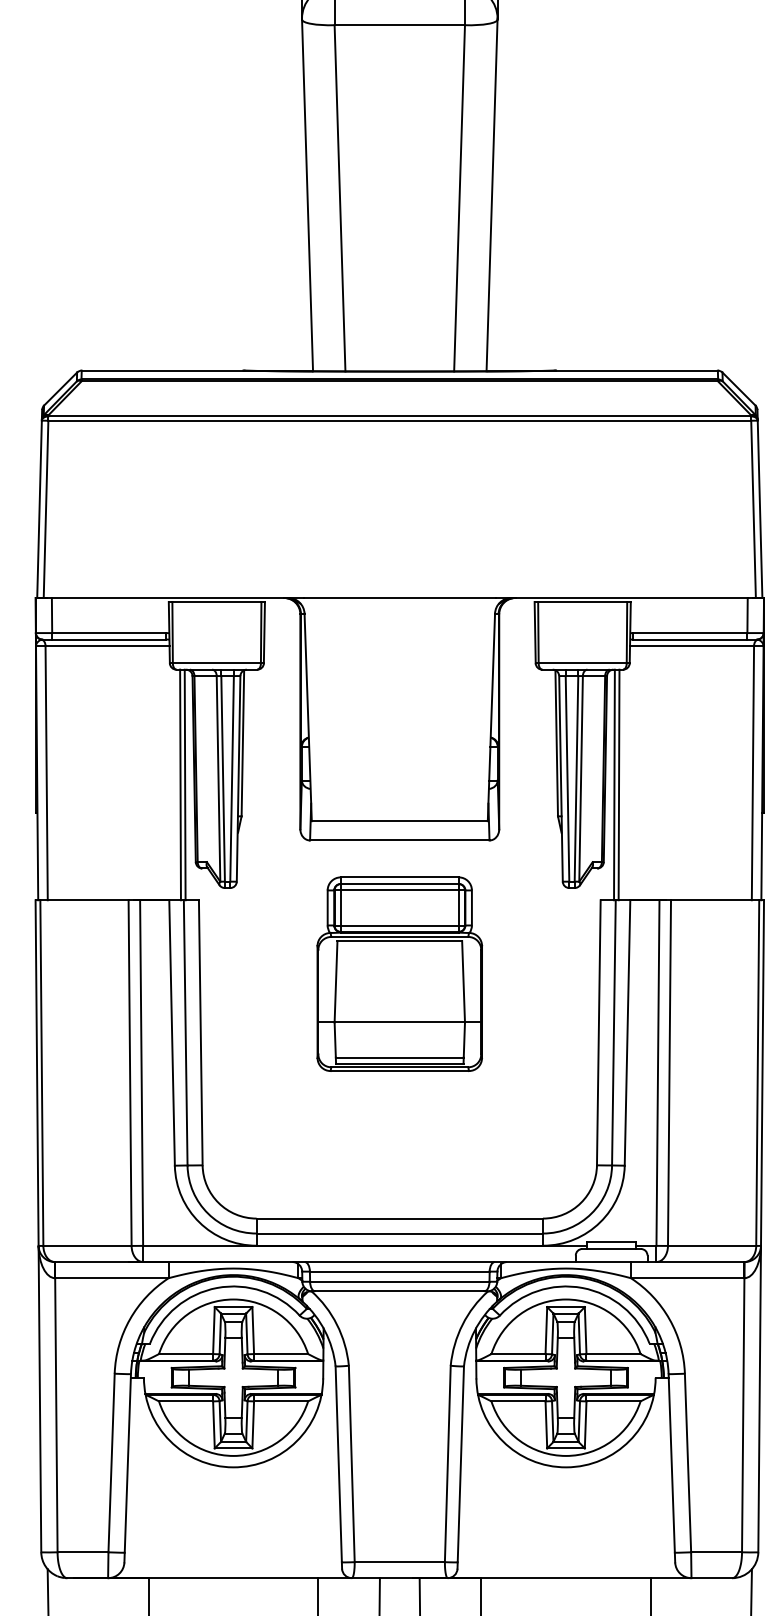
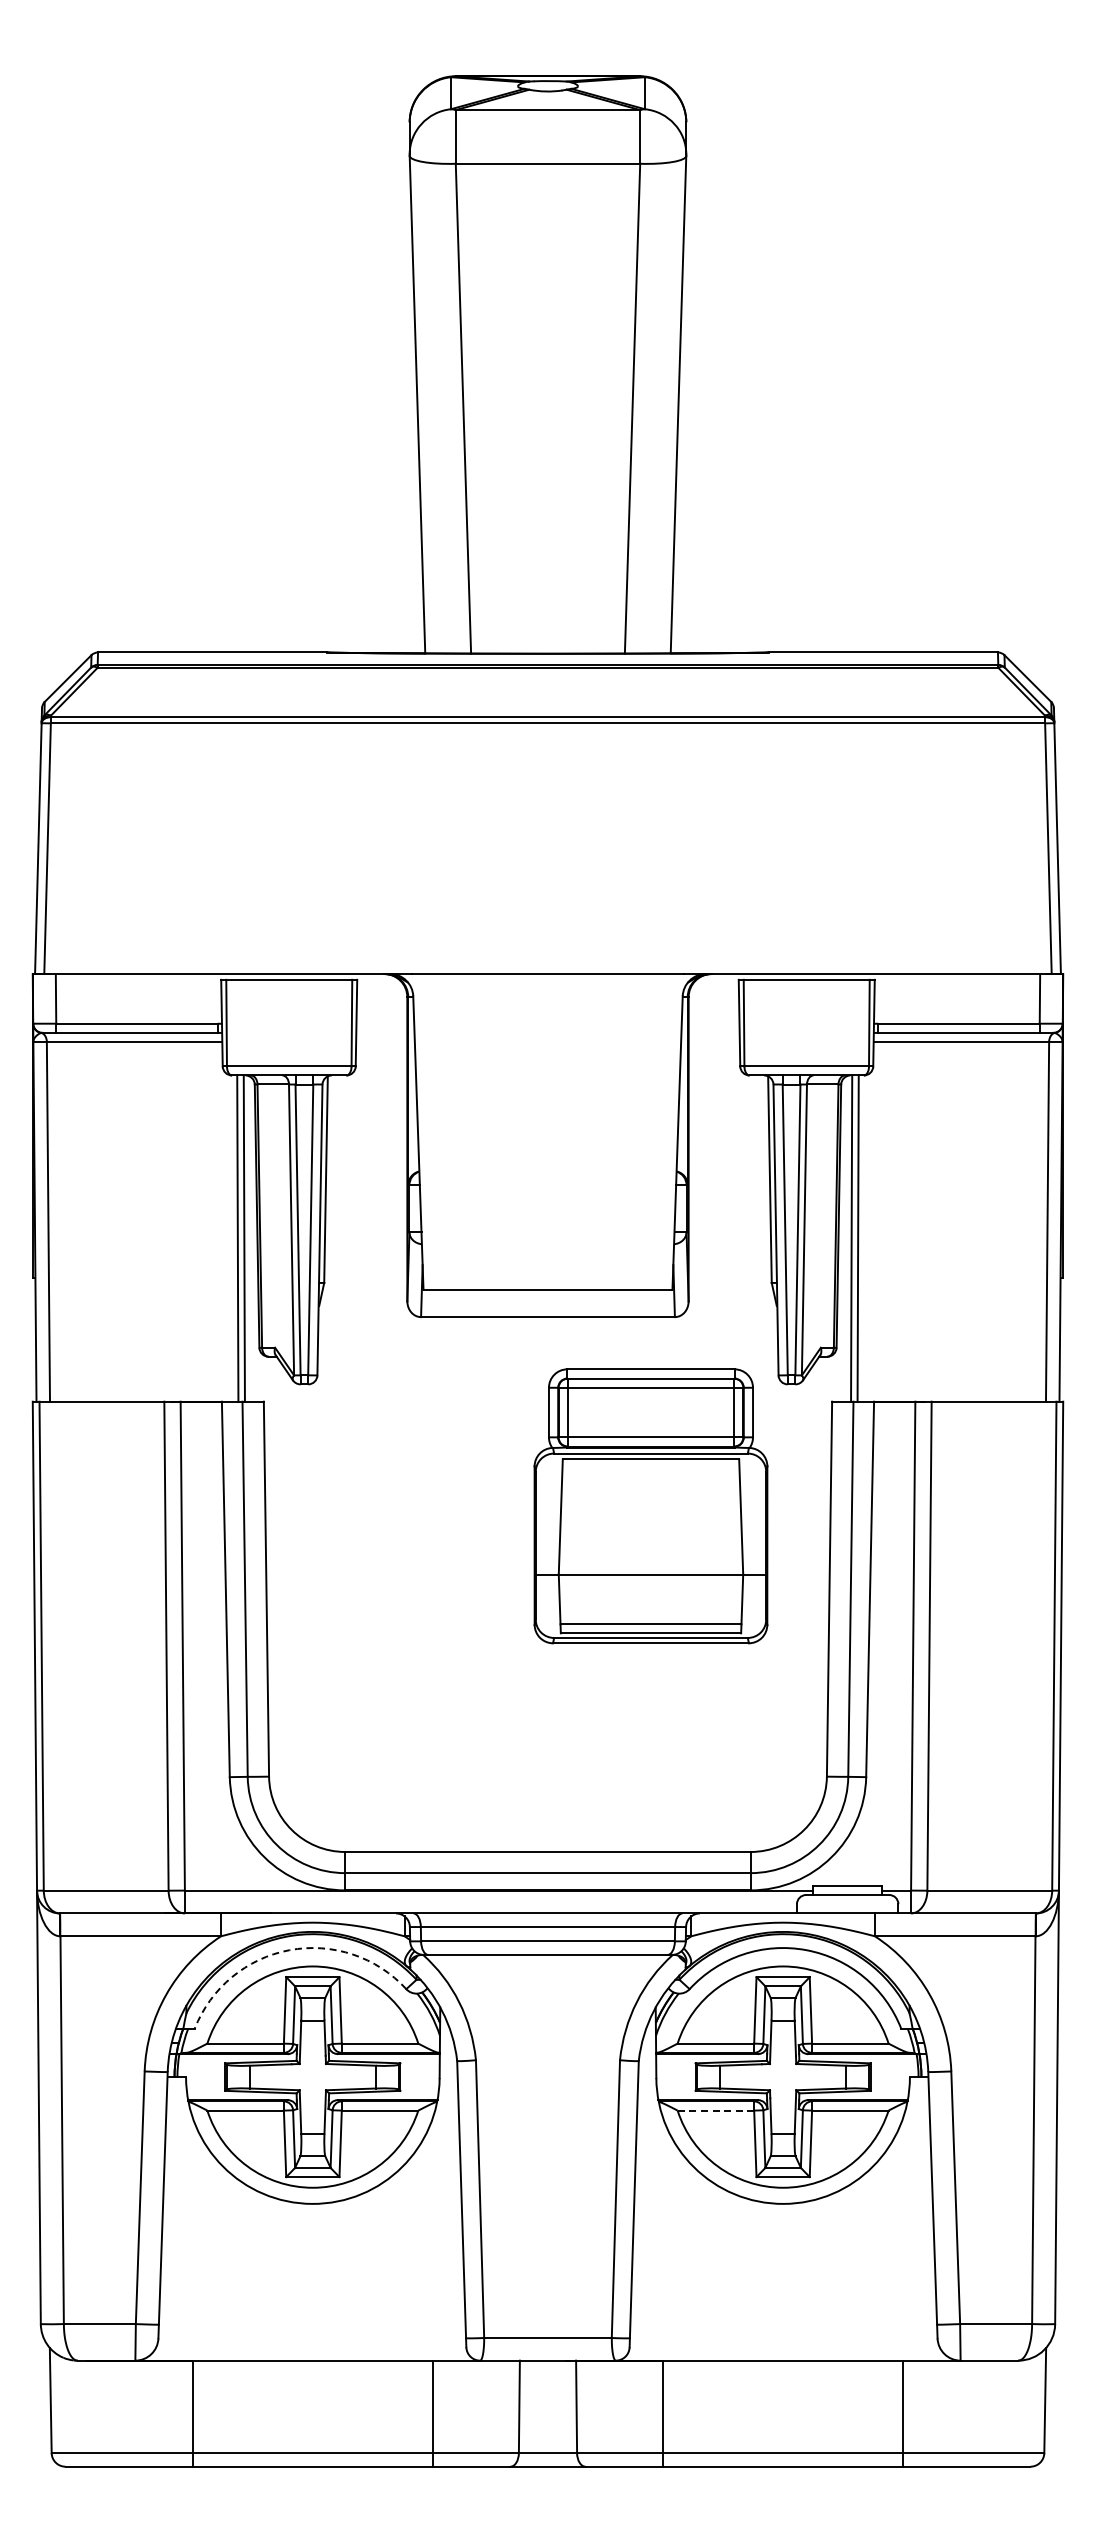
part: (399, 974) -> (650, 1506), moved
arc: (217, 1288) -> (289, 1950), solid -> dashed
line: (518, 1401) -> (716, 2110), solid -> dashed

